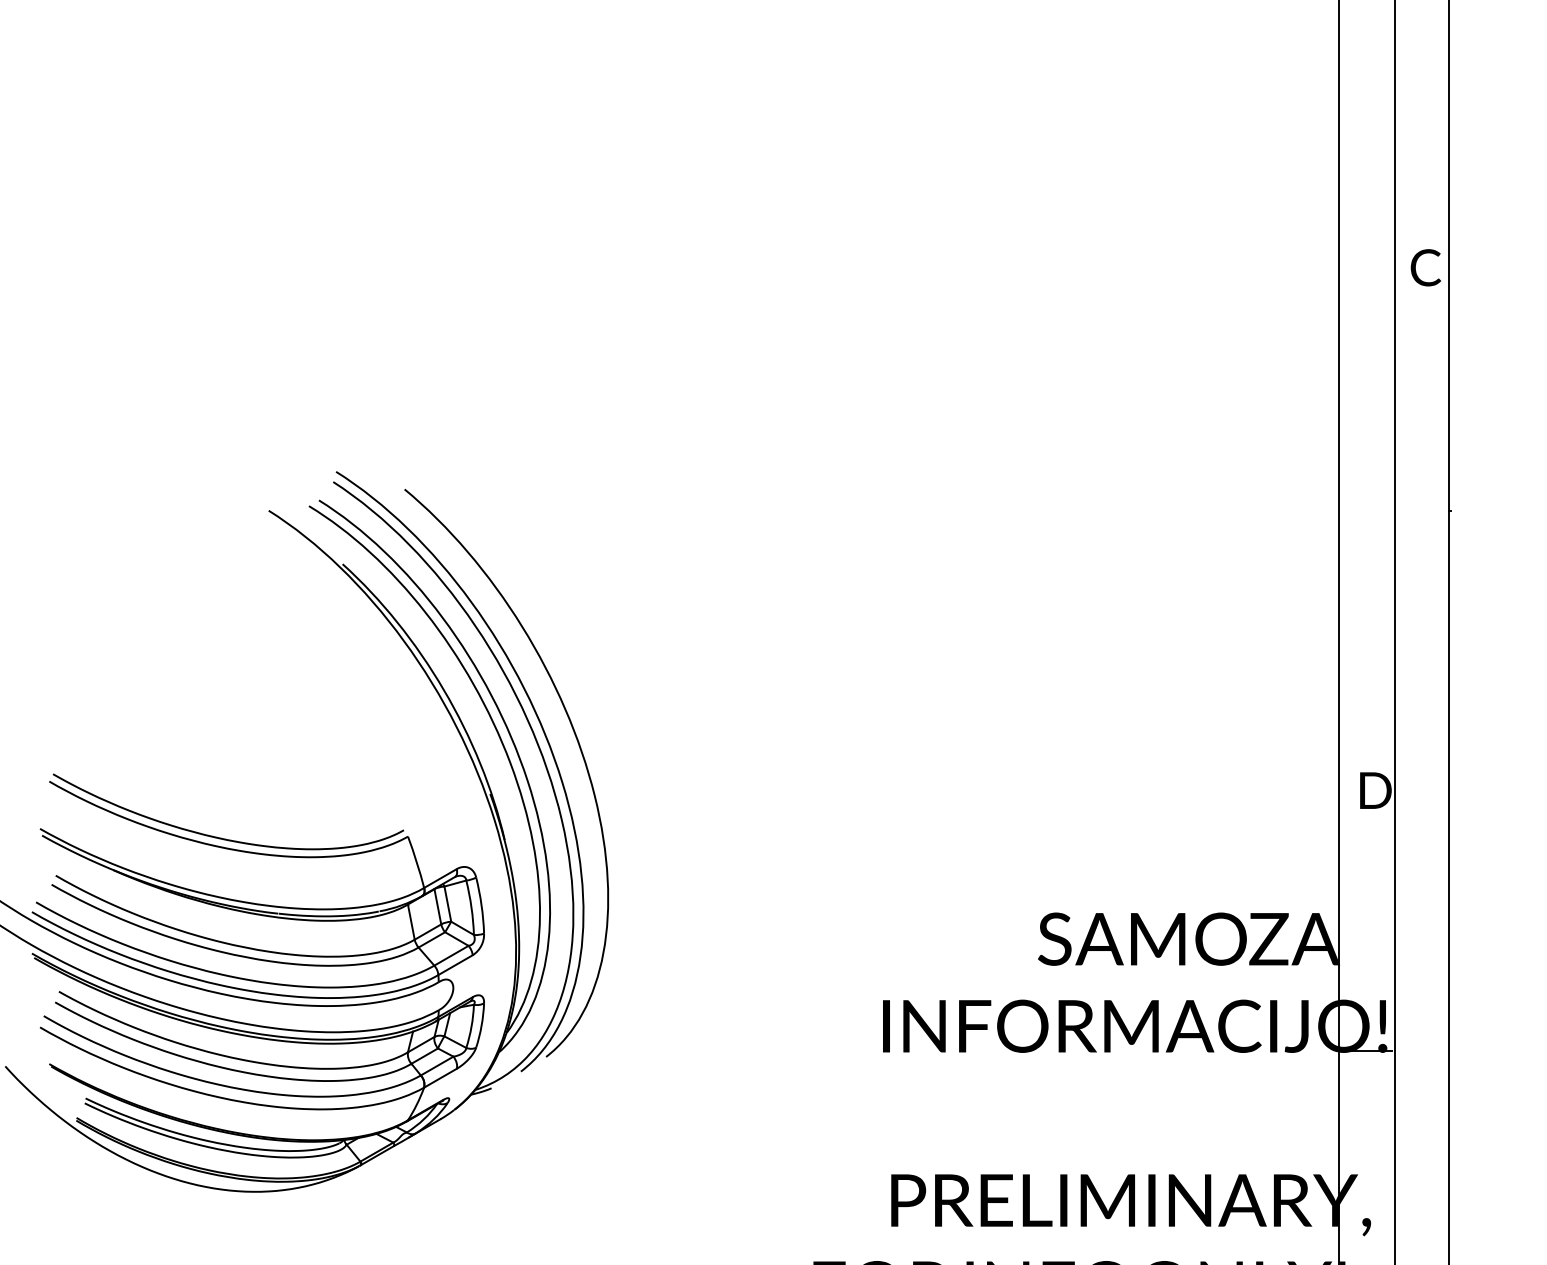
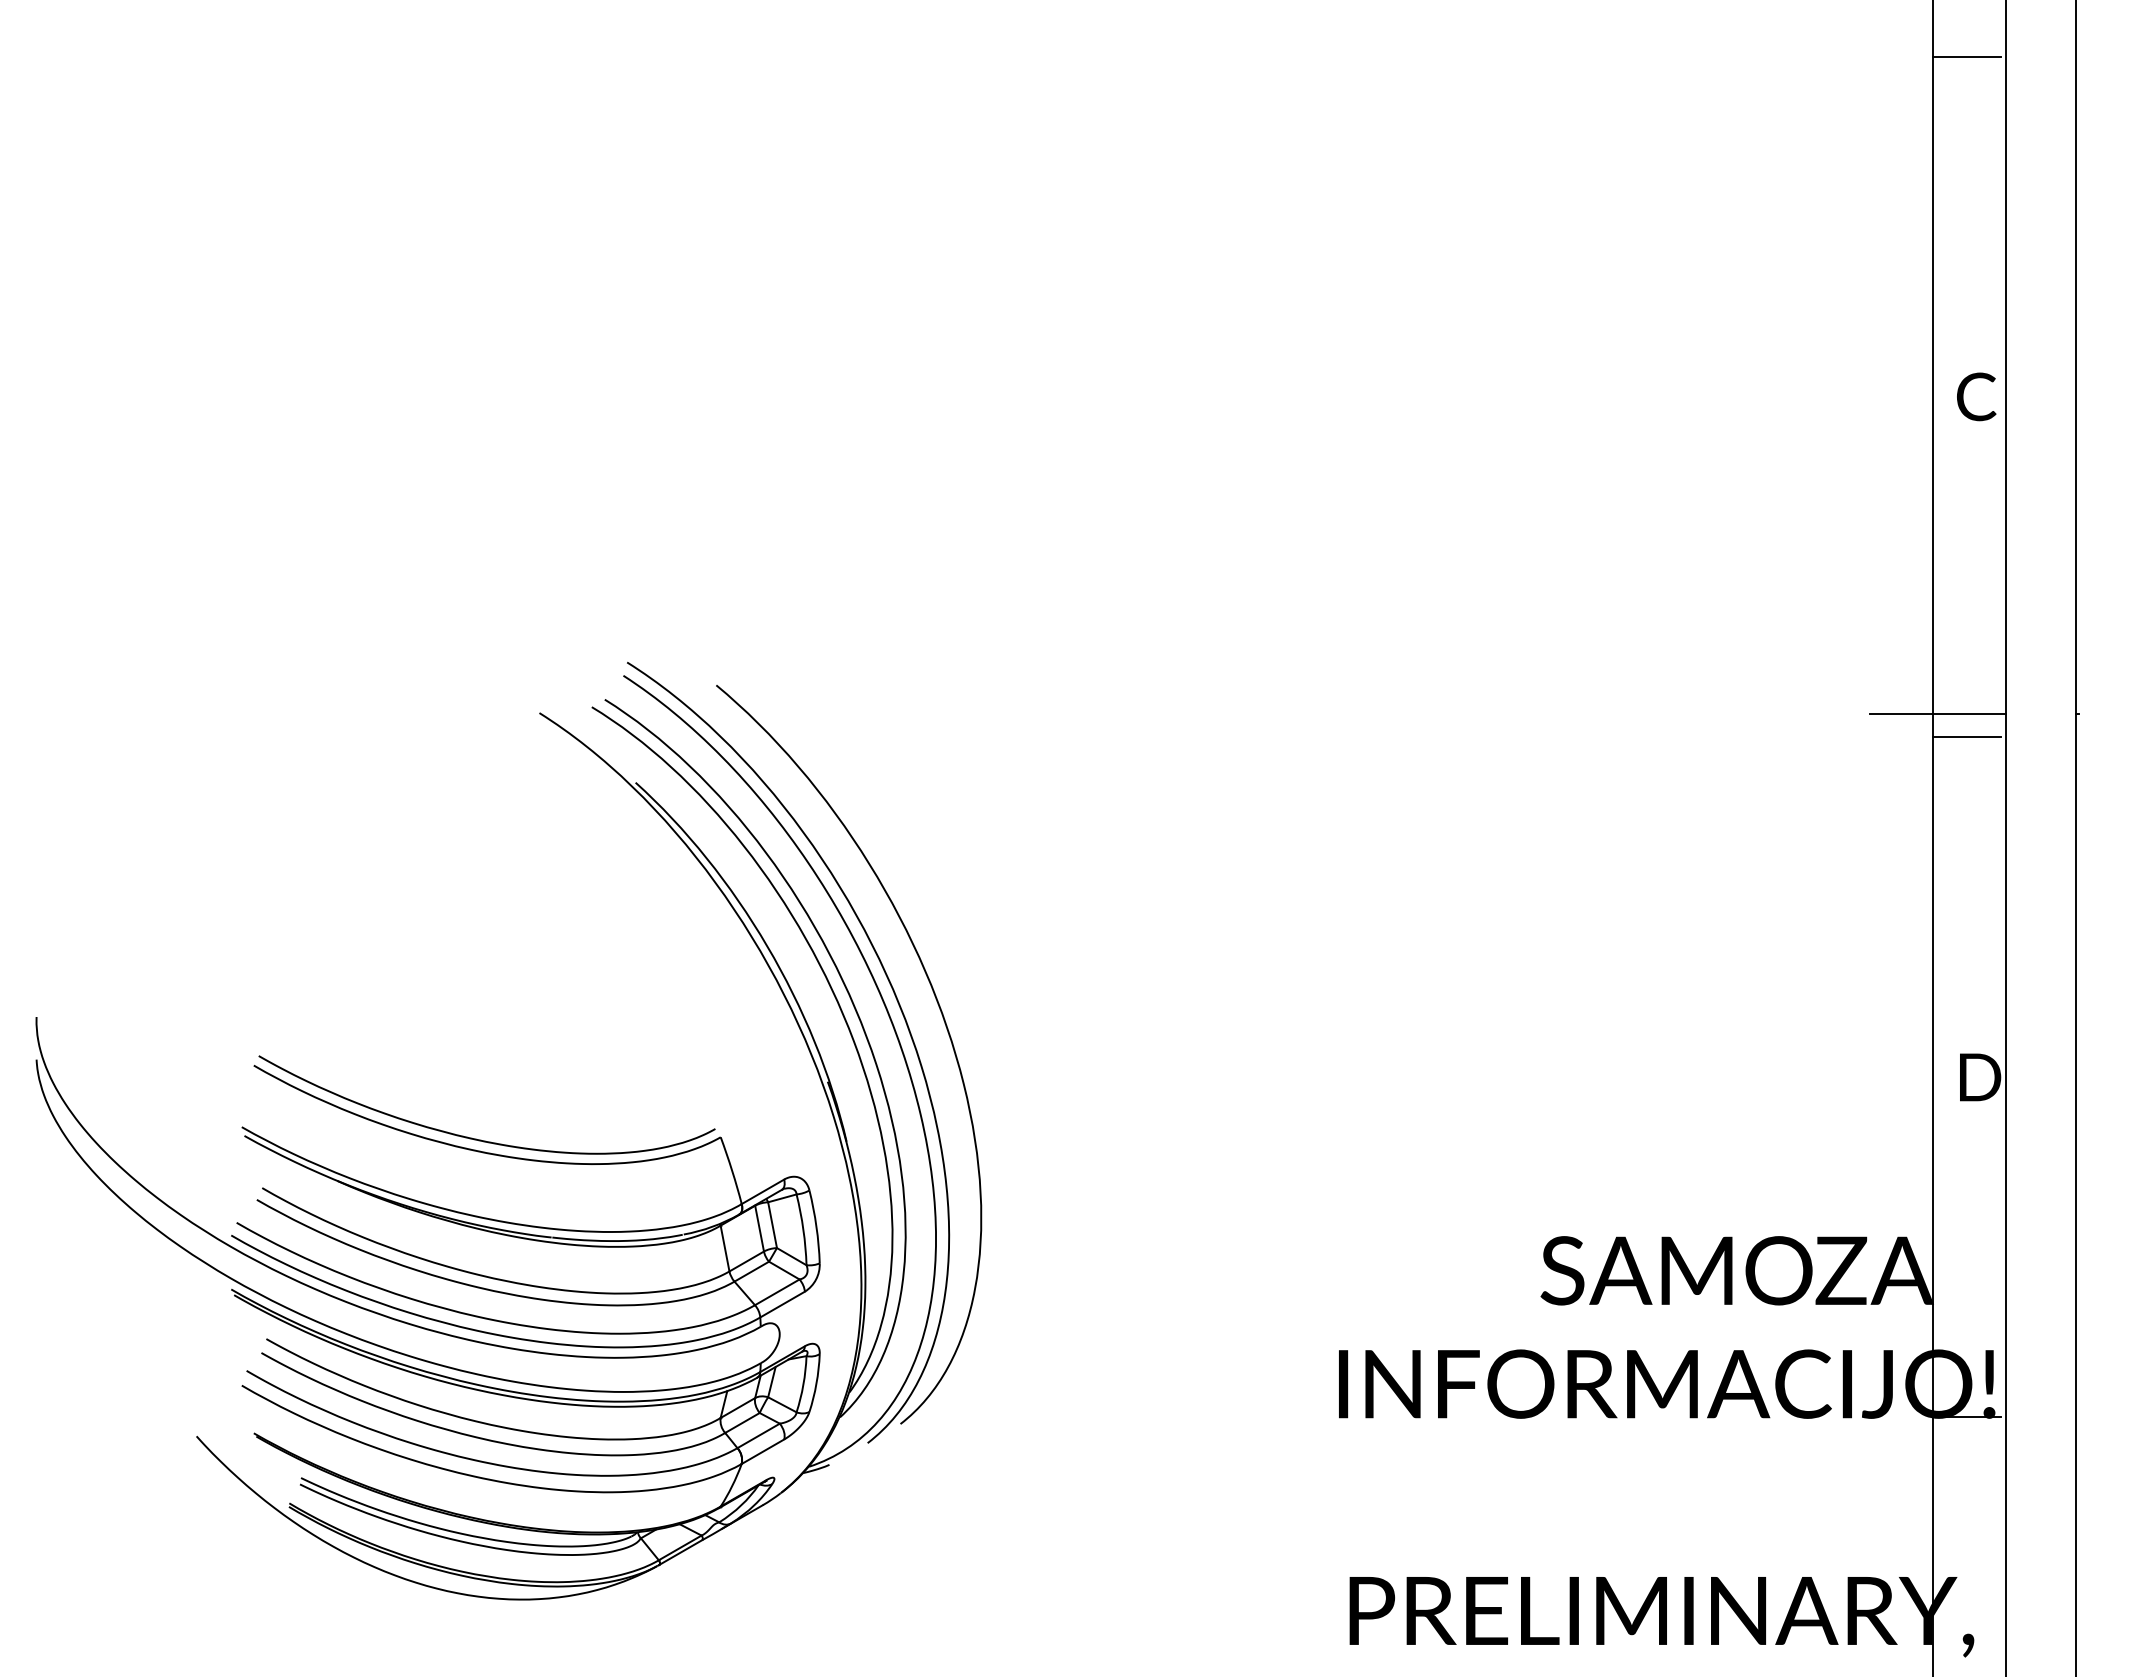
line: (1365, 6) -> (1966, 56), added
text: (1425, 267) -> (1976, 396), moved
line: (1342, 511) -> (1937, 713), added
line: (1365, 528) -> (1966, 736), added

